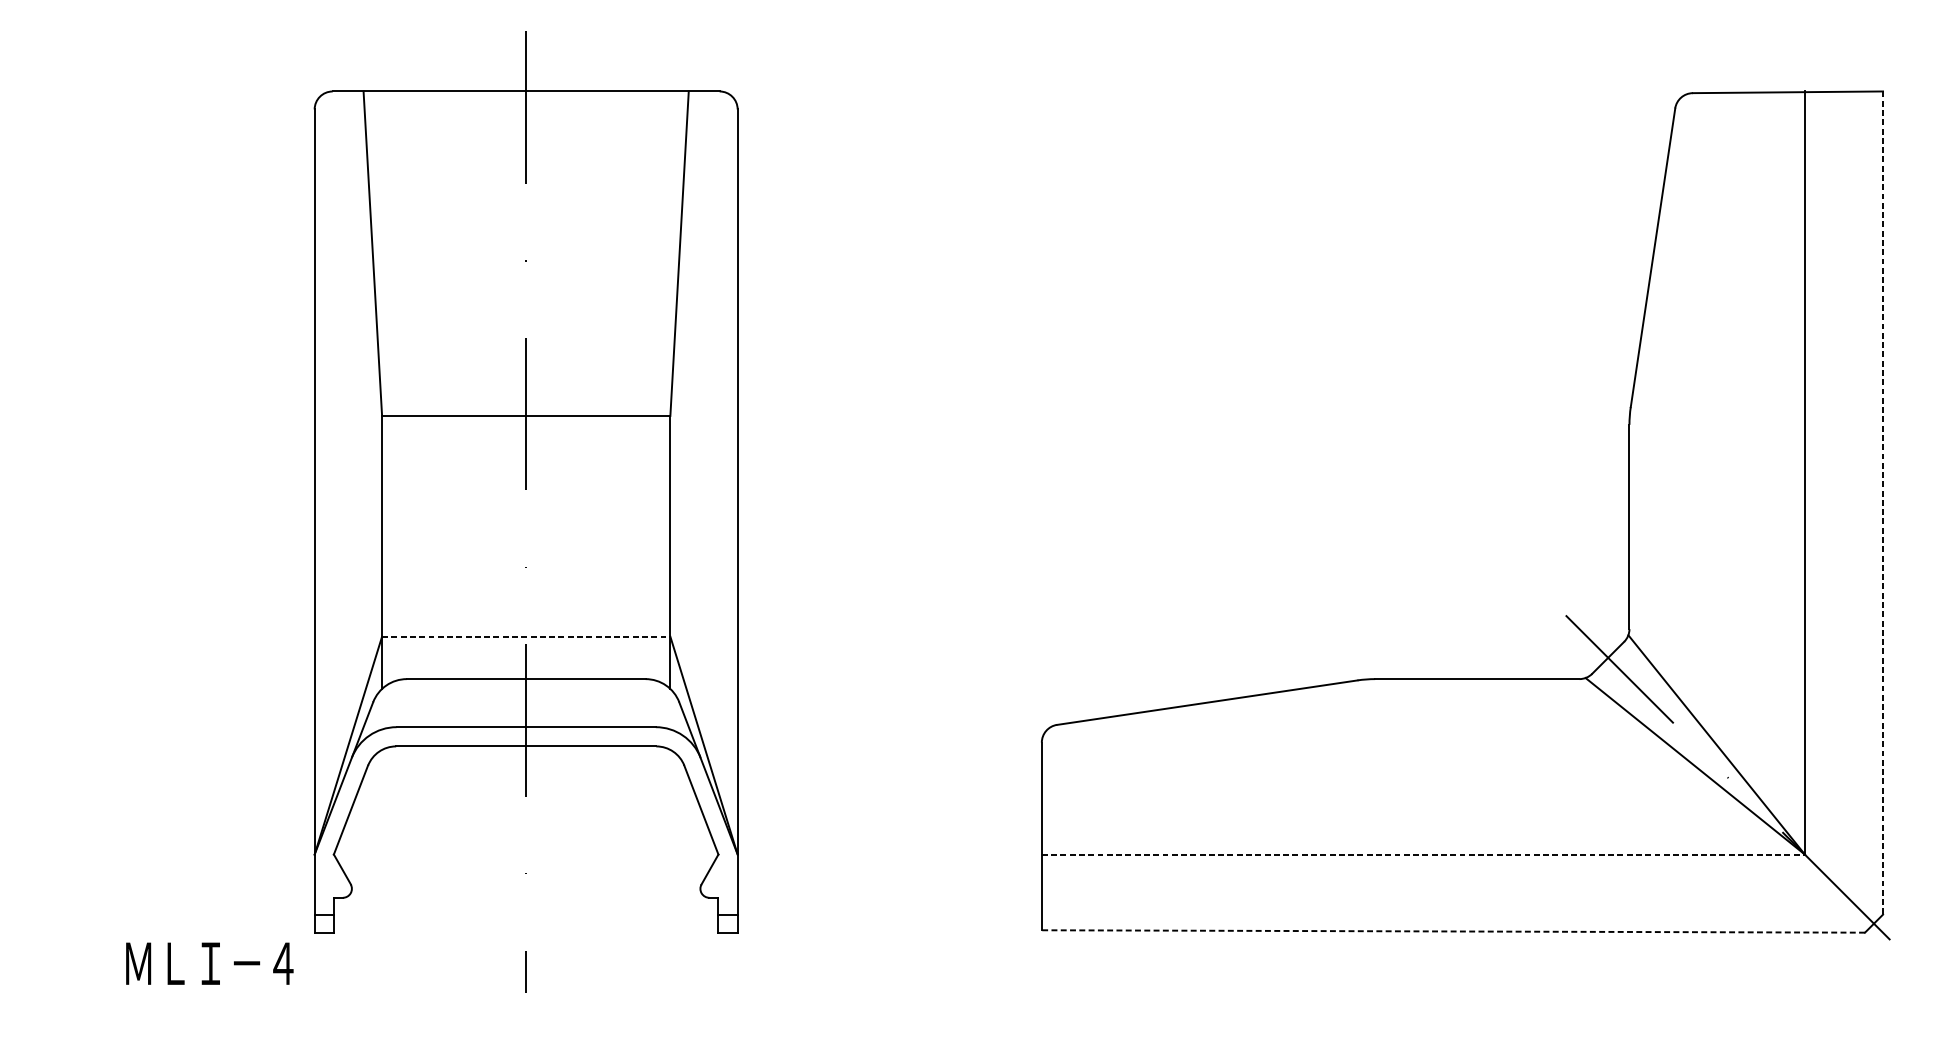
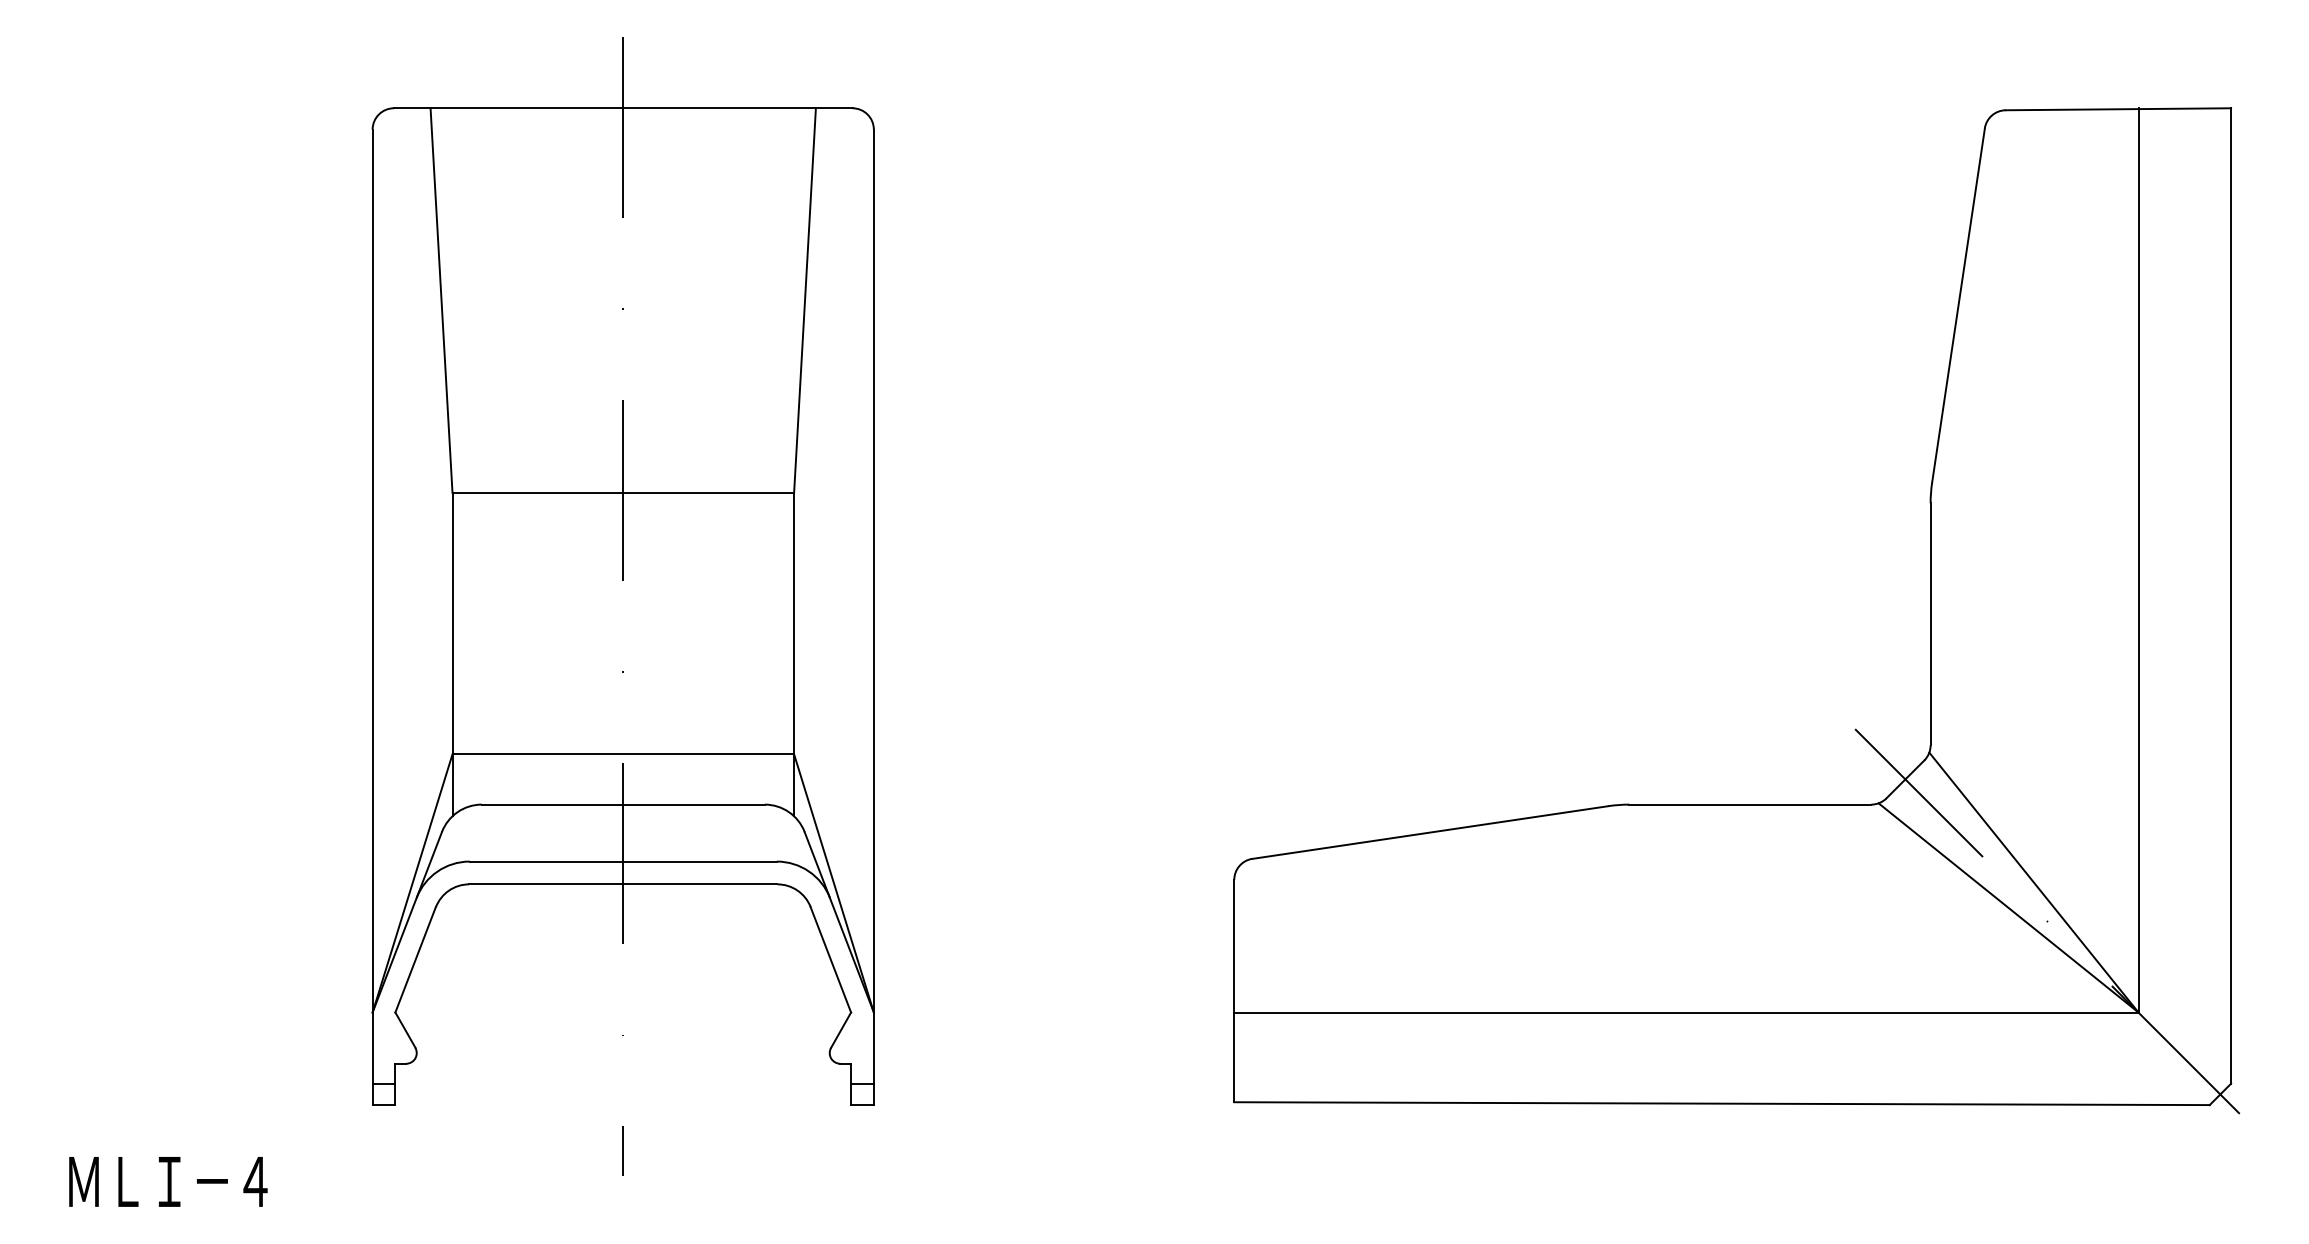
line: (1883, 503) -> (2231, 596), dashed -> solid
line: (526, 636) -> (623, 754), dashed -> solid
line: (1423, 854) -> (1686, 1012), dashed -> solid
line: (1453, 931) -> (1722, 1103), dashed -> solid
text: (209, 963) -> (168, 1181), moved

